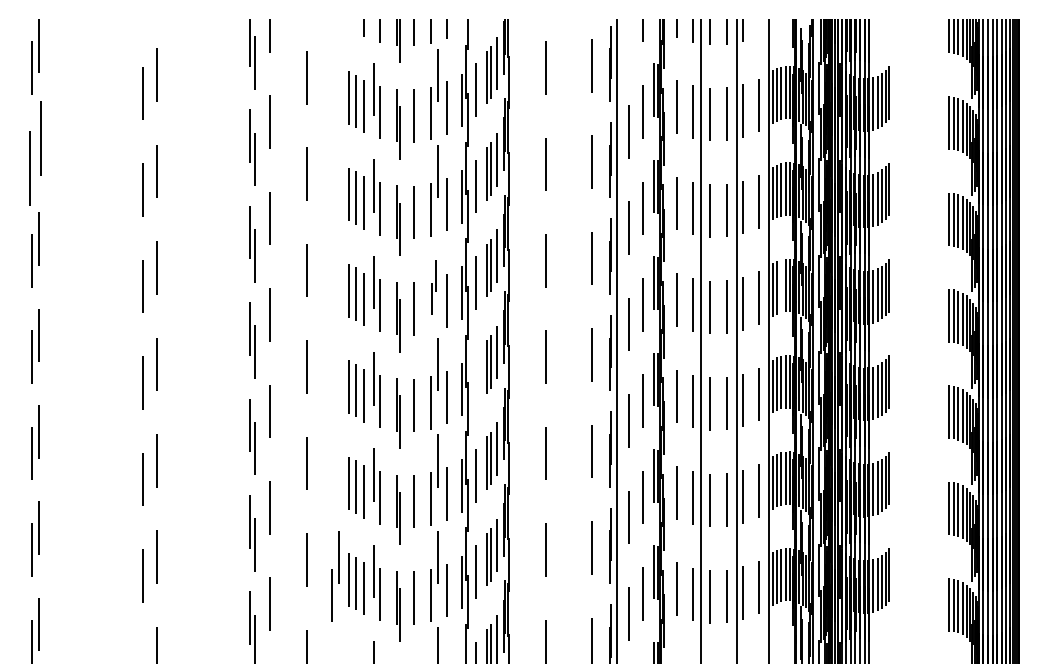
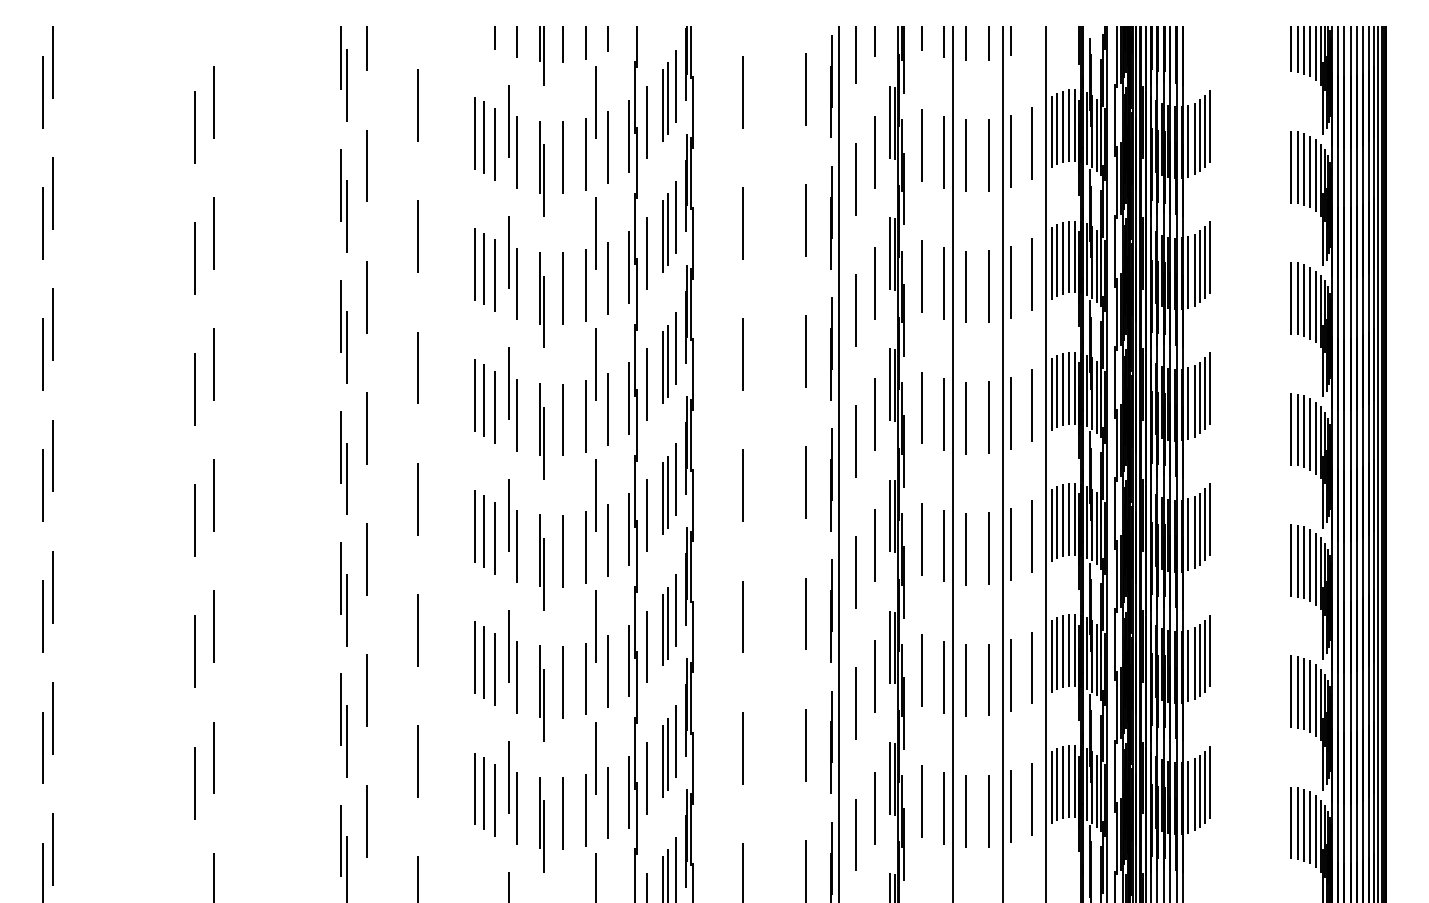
line: (628, 40) -> (855, 54), added
part: (35, 153) -> (48, 208), size x0.71
part: (434, 286) -> (591, 389), size x1.67
line: (781, 286) -> (1063, 389), added
line: (475, 379) -> (647, 516), added
part: (335, 576) -> (456, 784), removed

